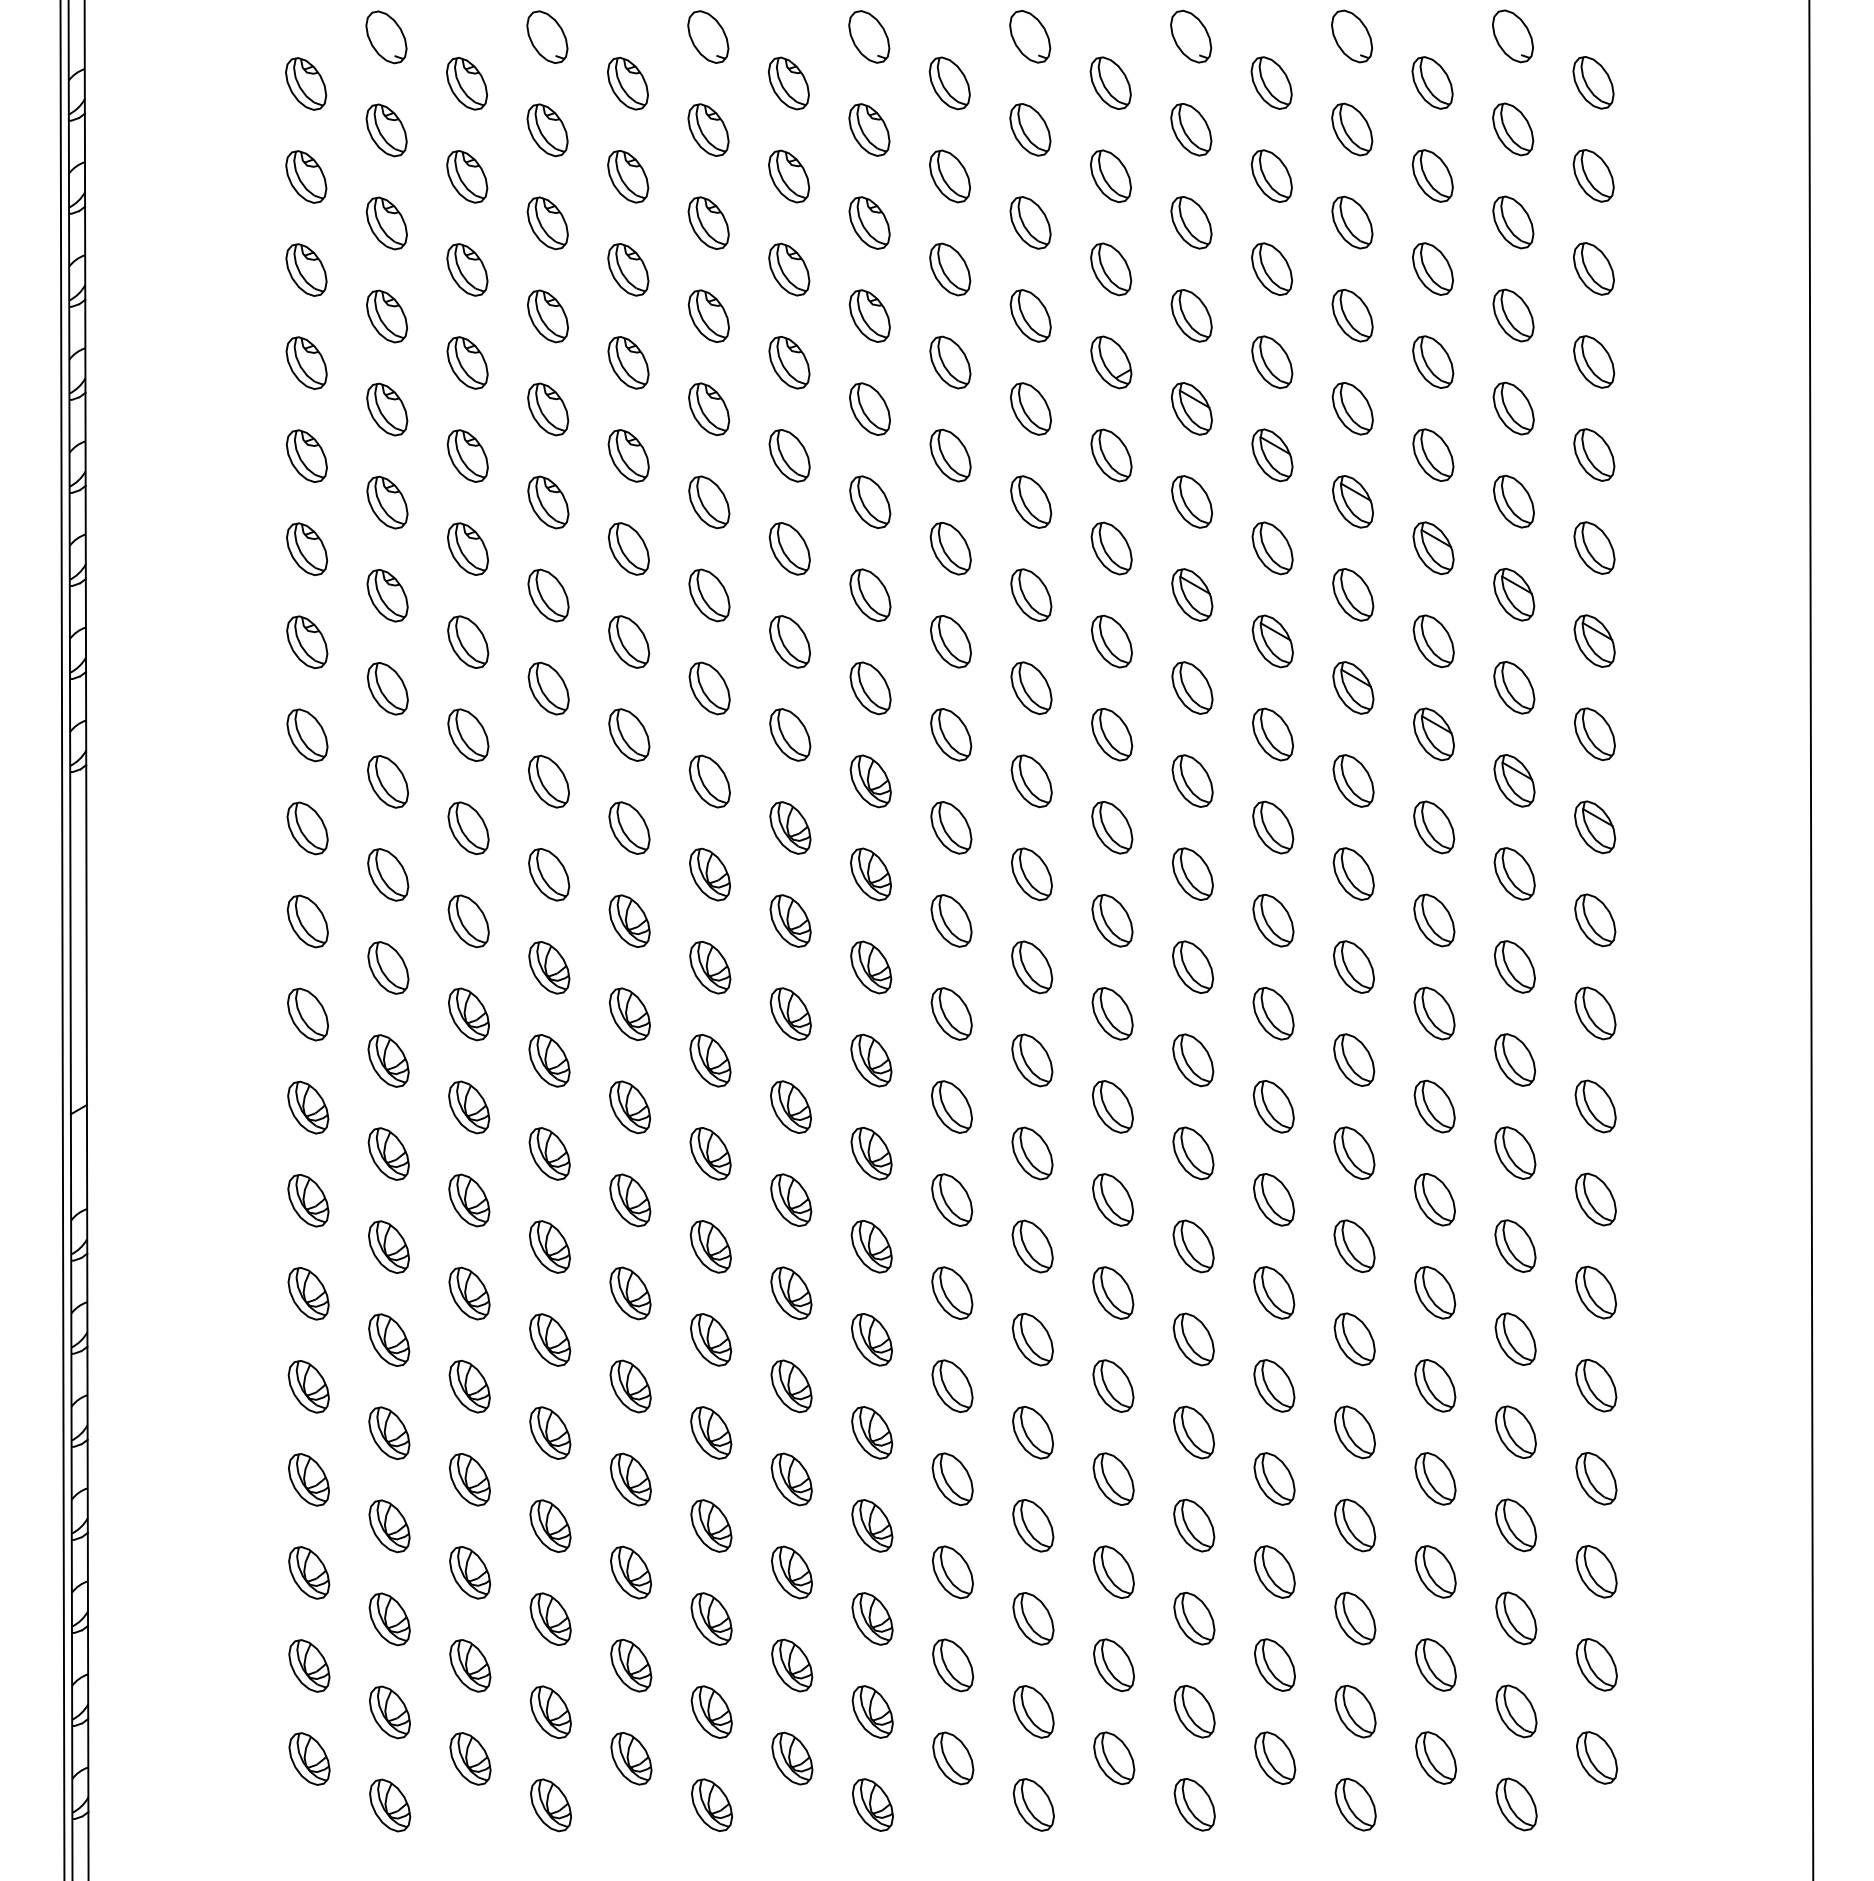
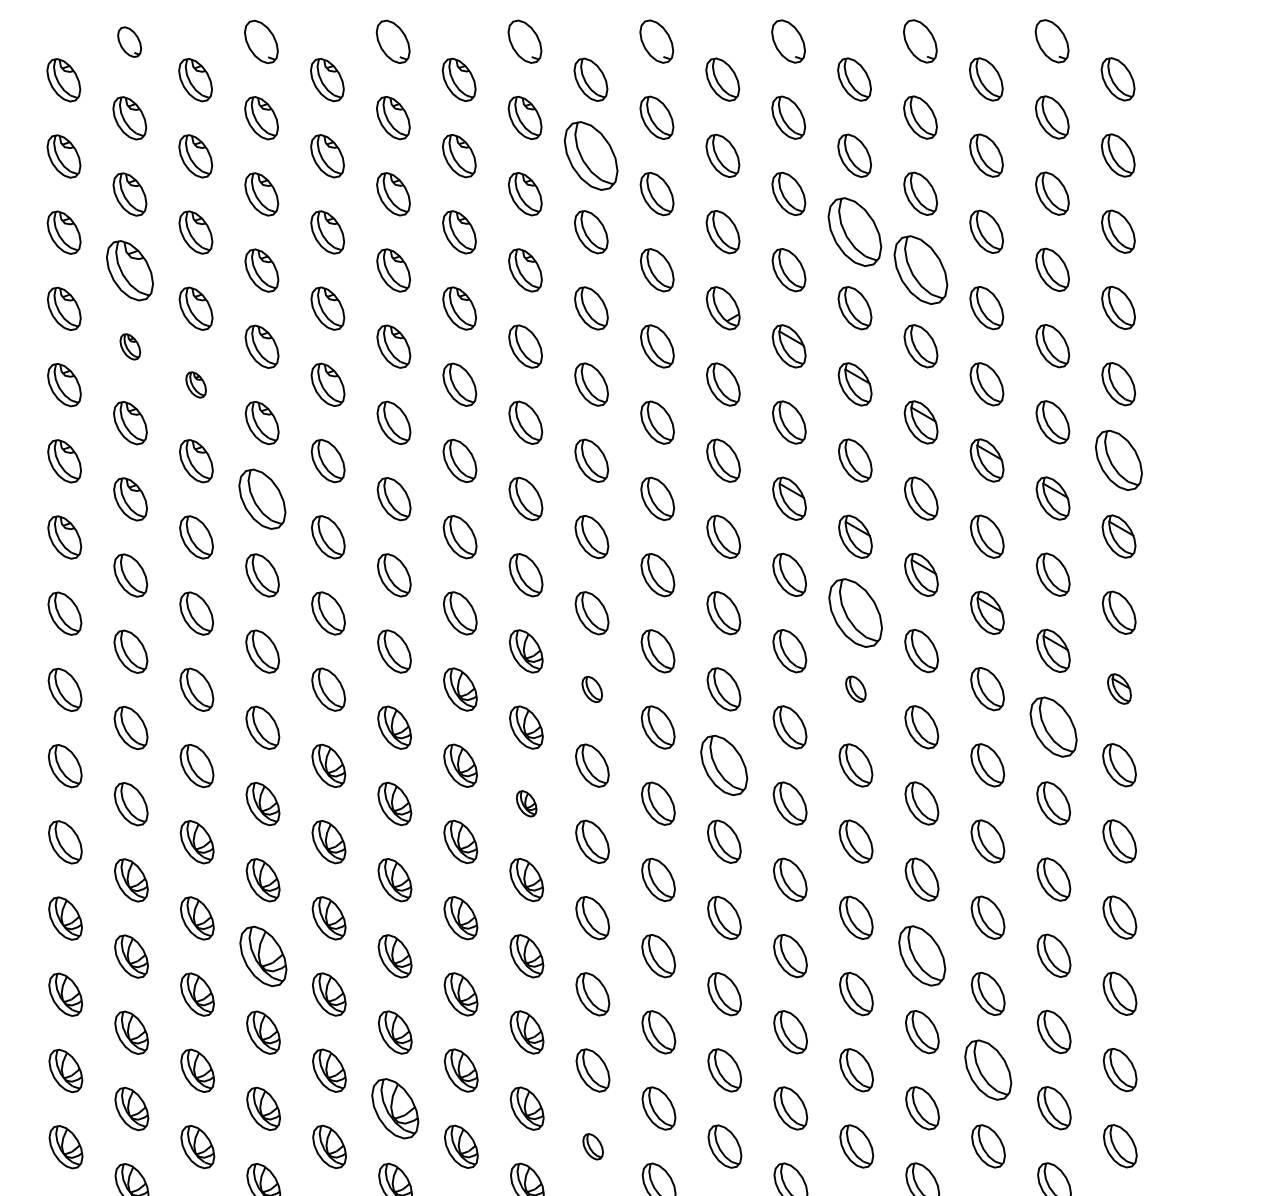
part: (386, 37) -> (129, 42), size x0.7
part: (949, 176) -> (590, 156), size x1.6
part: (1271, 268) -> (854, 231), size x1.6
part: (1352, 315) -> (920, 269), size x1.6
part: (387, 316) -> (130, 270), size x1.4
part: (387, 409) -> (130, 346), size x0.6
part: (467, 455) -> (195, 384), size x0.6
part: (1594, 547) -> (1118, 459), size x1.4
part: (548, 595) -> (262, 499), size x1.4
part: (1272, 734) -> (855, 613), size x1.6
part: (951, 827) -> (592, 689), size x0.6
part: (1273, 827) -> (856, 689), size x0.6
part: (1595, 827) -> (1119, 689), size x0.7
part: (1514, 873) -> (1053, 726), size x1.4
part: (1112, 920) -> (724, 765), size x1.4
part: (871, 967) -> (526, 803), size x0.6
part: (1354, 1152) -> (922, 955), size x1.4
part: (549, 1153) -> (263, 956), size x1.4
part: (1435, 1292) -> (988, 1069), size x1.4
part: (711, 1339) -> (395, 1108), size x1.4
part: (952, 1386) -> (593, 1146), size x0.6

